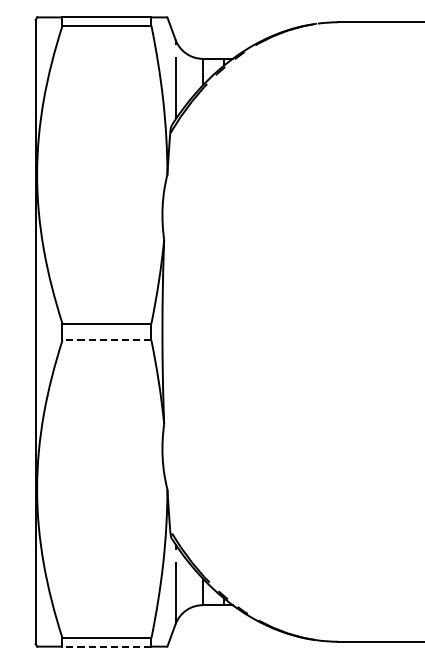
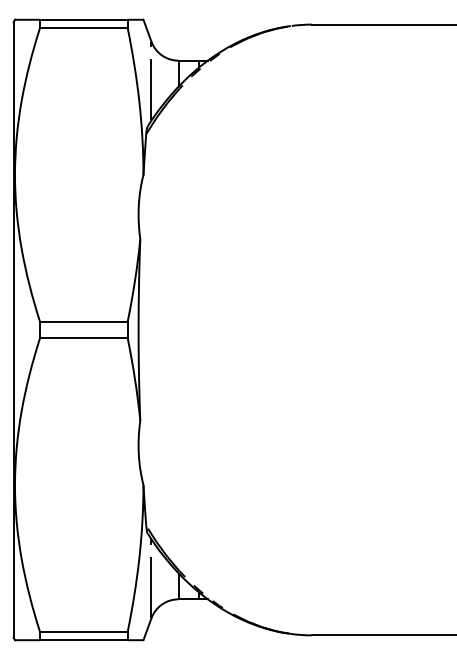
line: (106, 340) -> (83, 338), dashed -> solid
line: (106, 646) -> (83, 640), dashed -> solid

